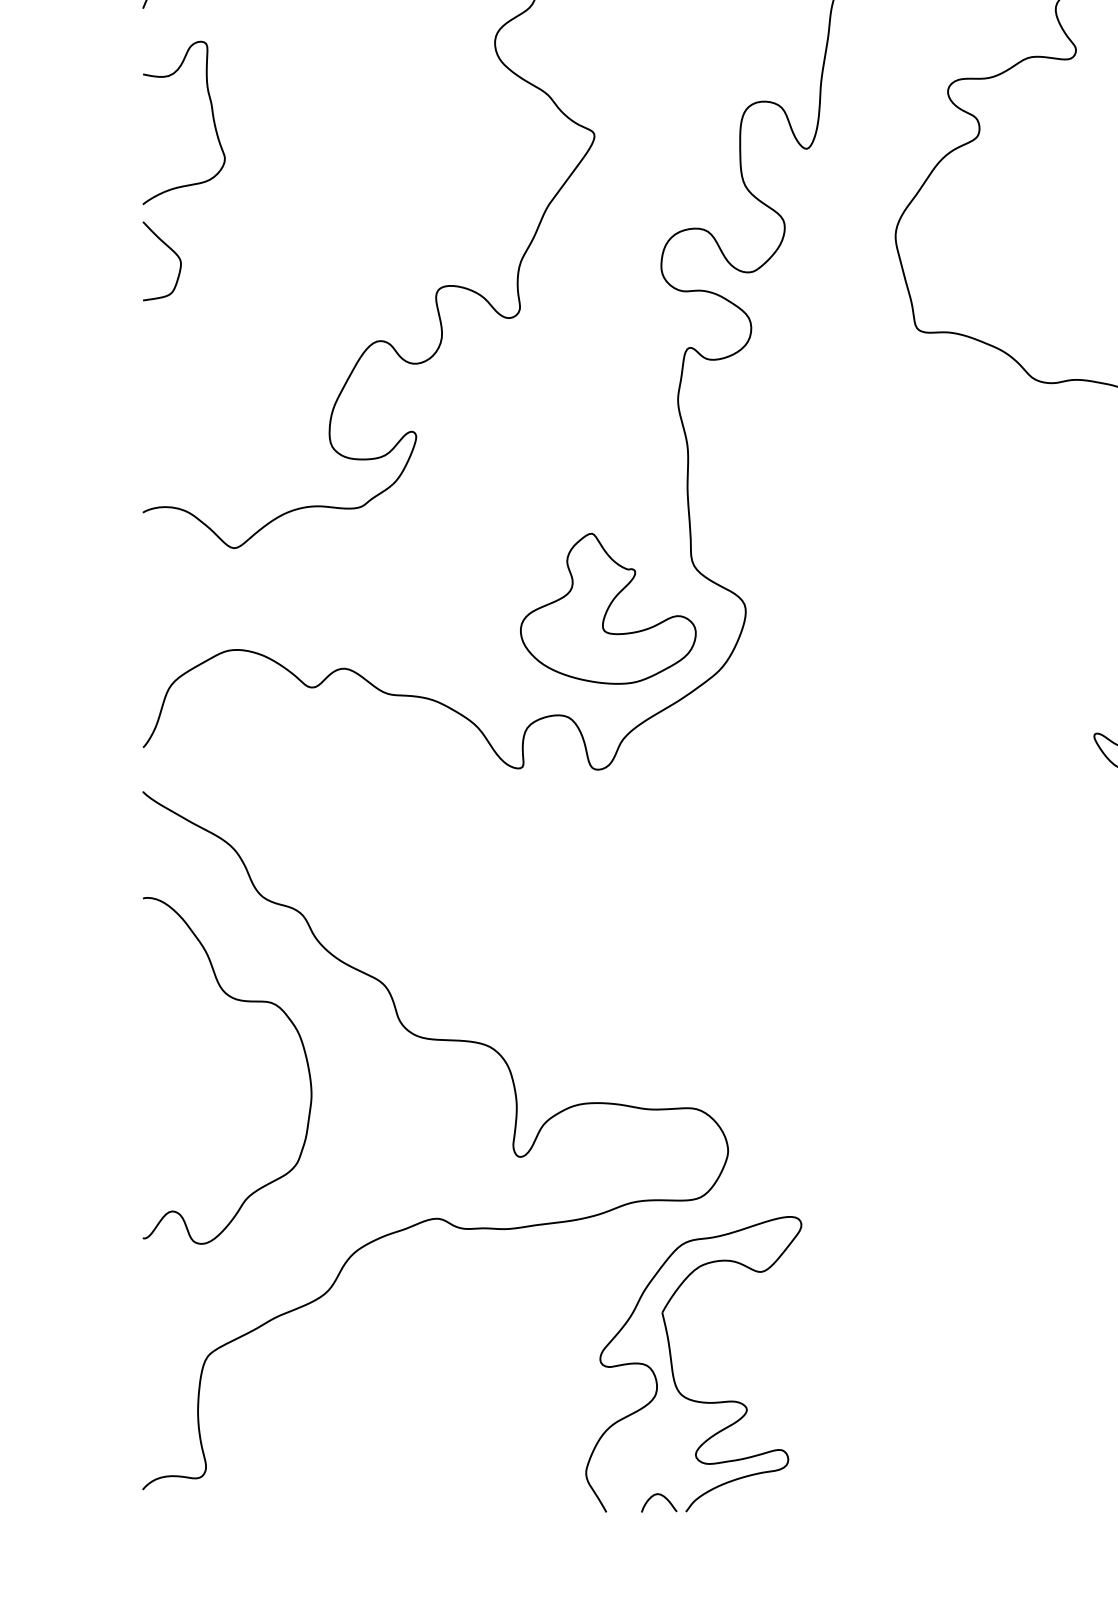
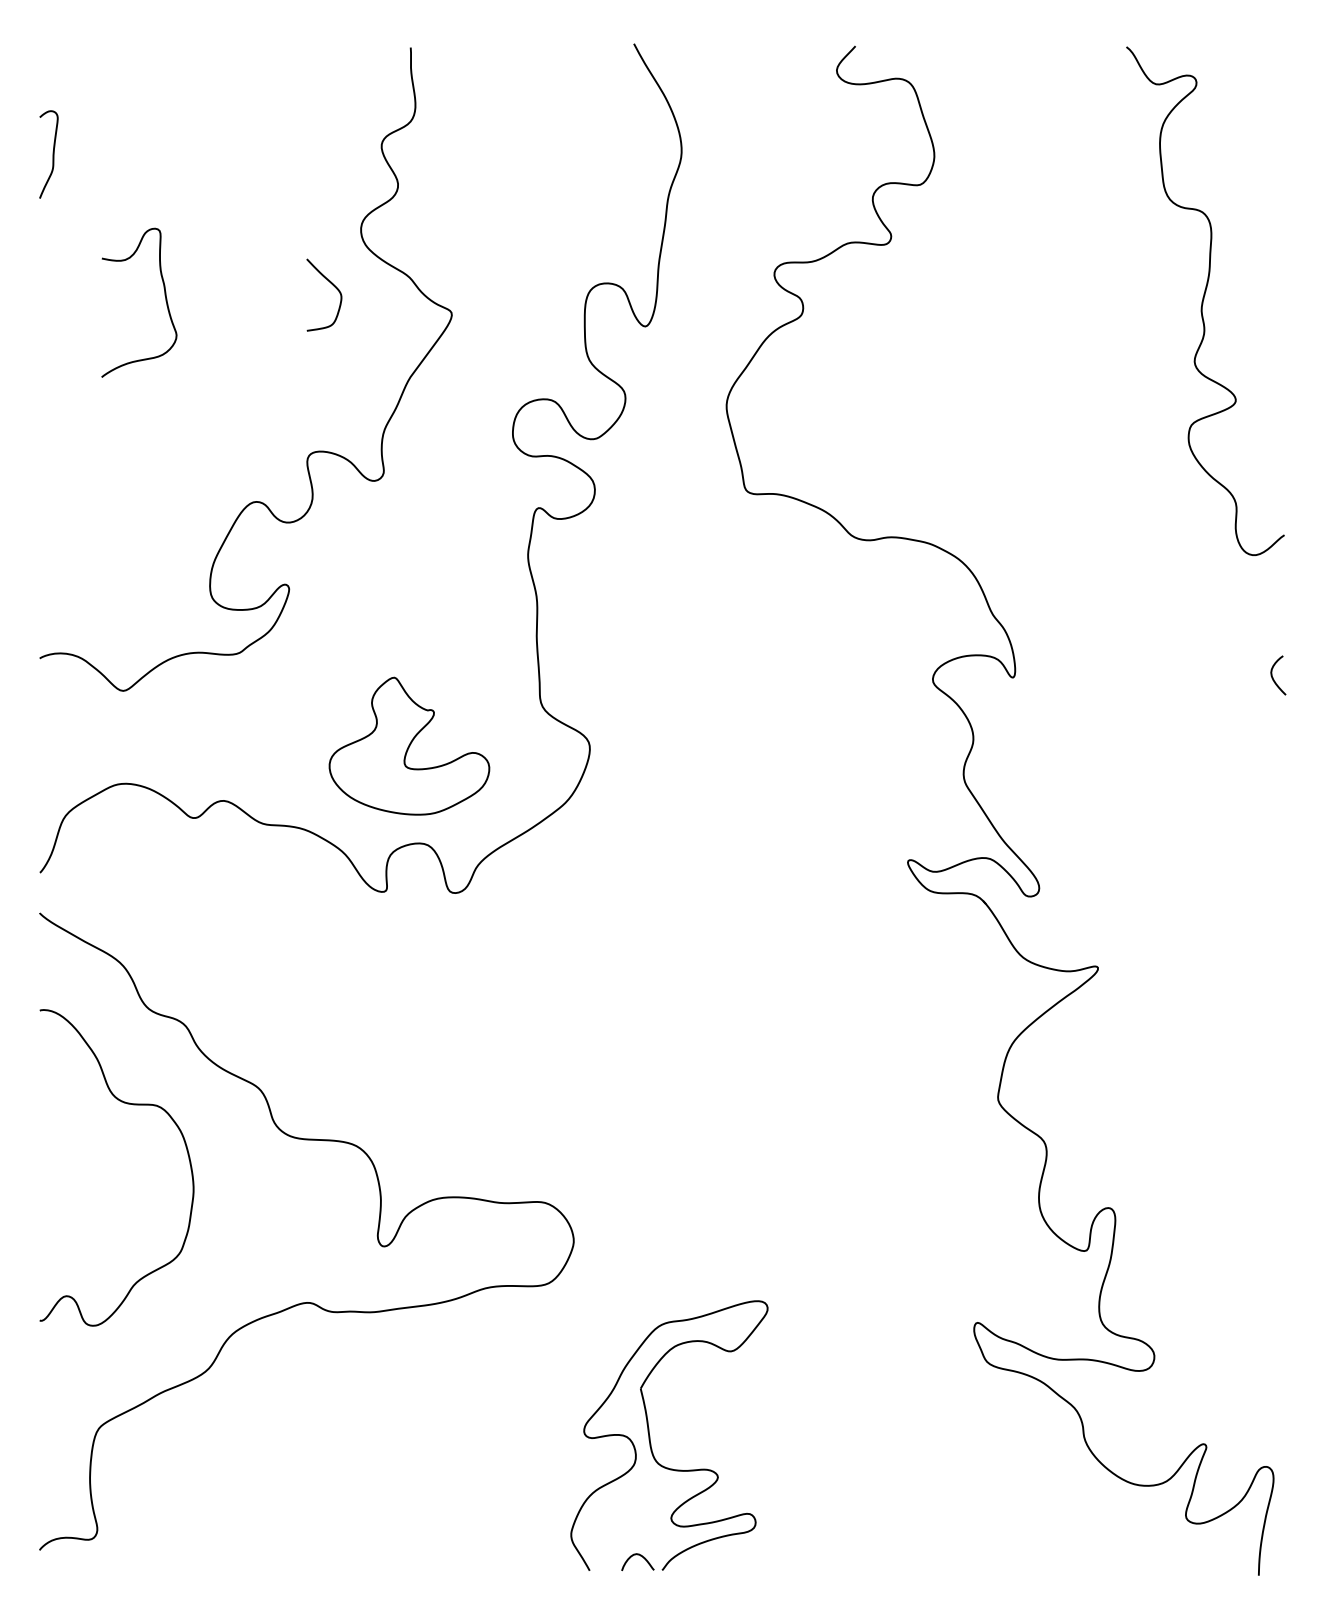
curve: (211, 114) -> (164, 295), moved
curve: (171, 250) -> (332, 285), moved
part: (608, 608) -> (409, 745), moved
part: (673, 1364) -> (650, 1435), moved

